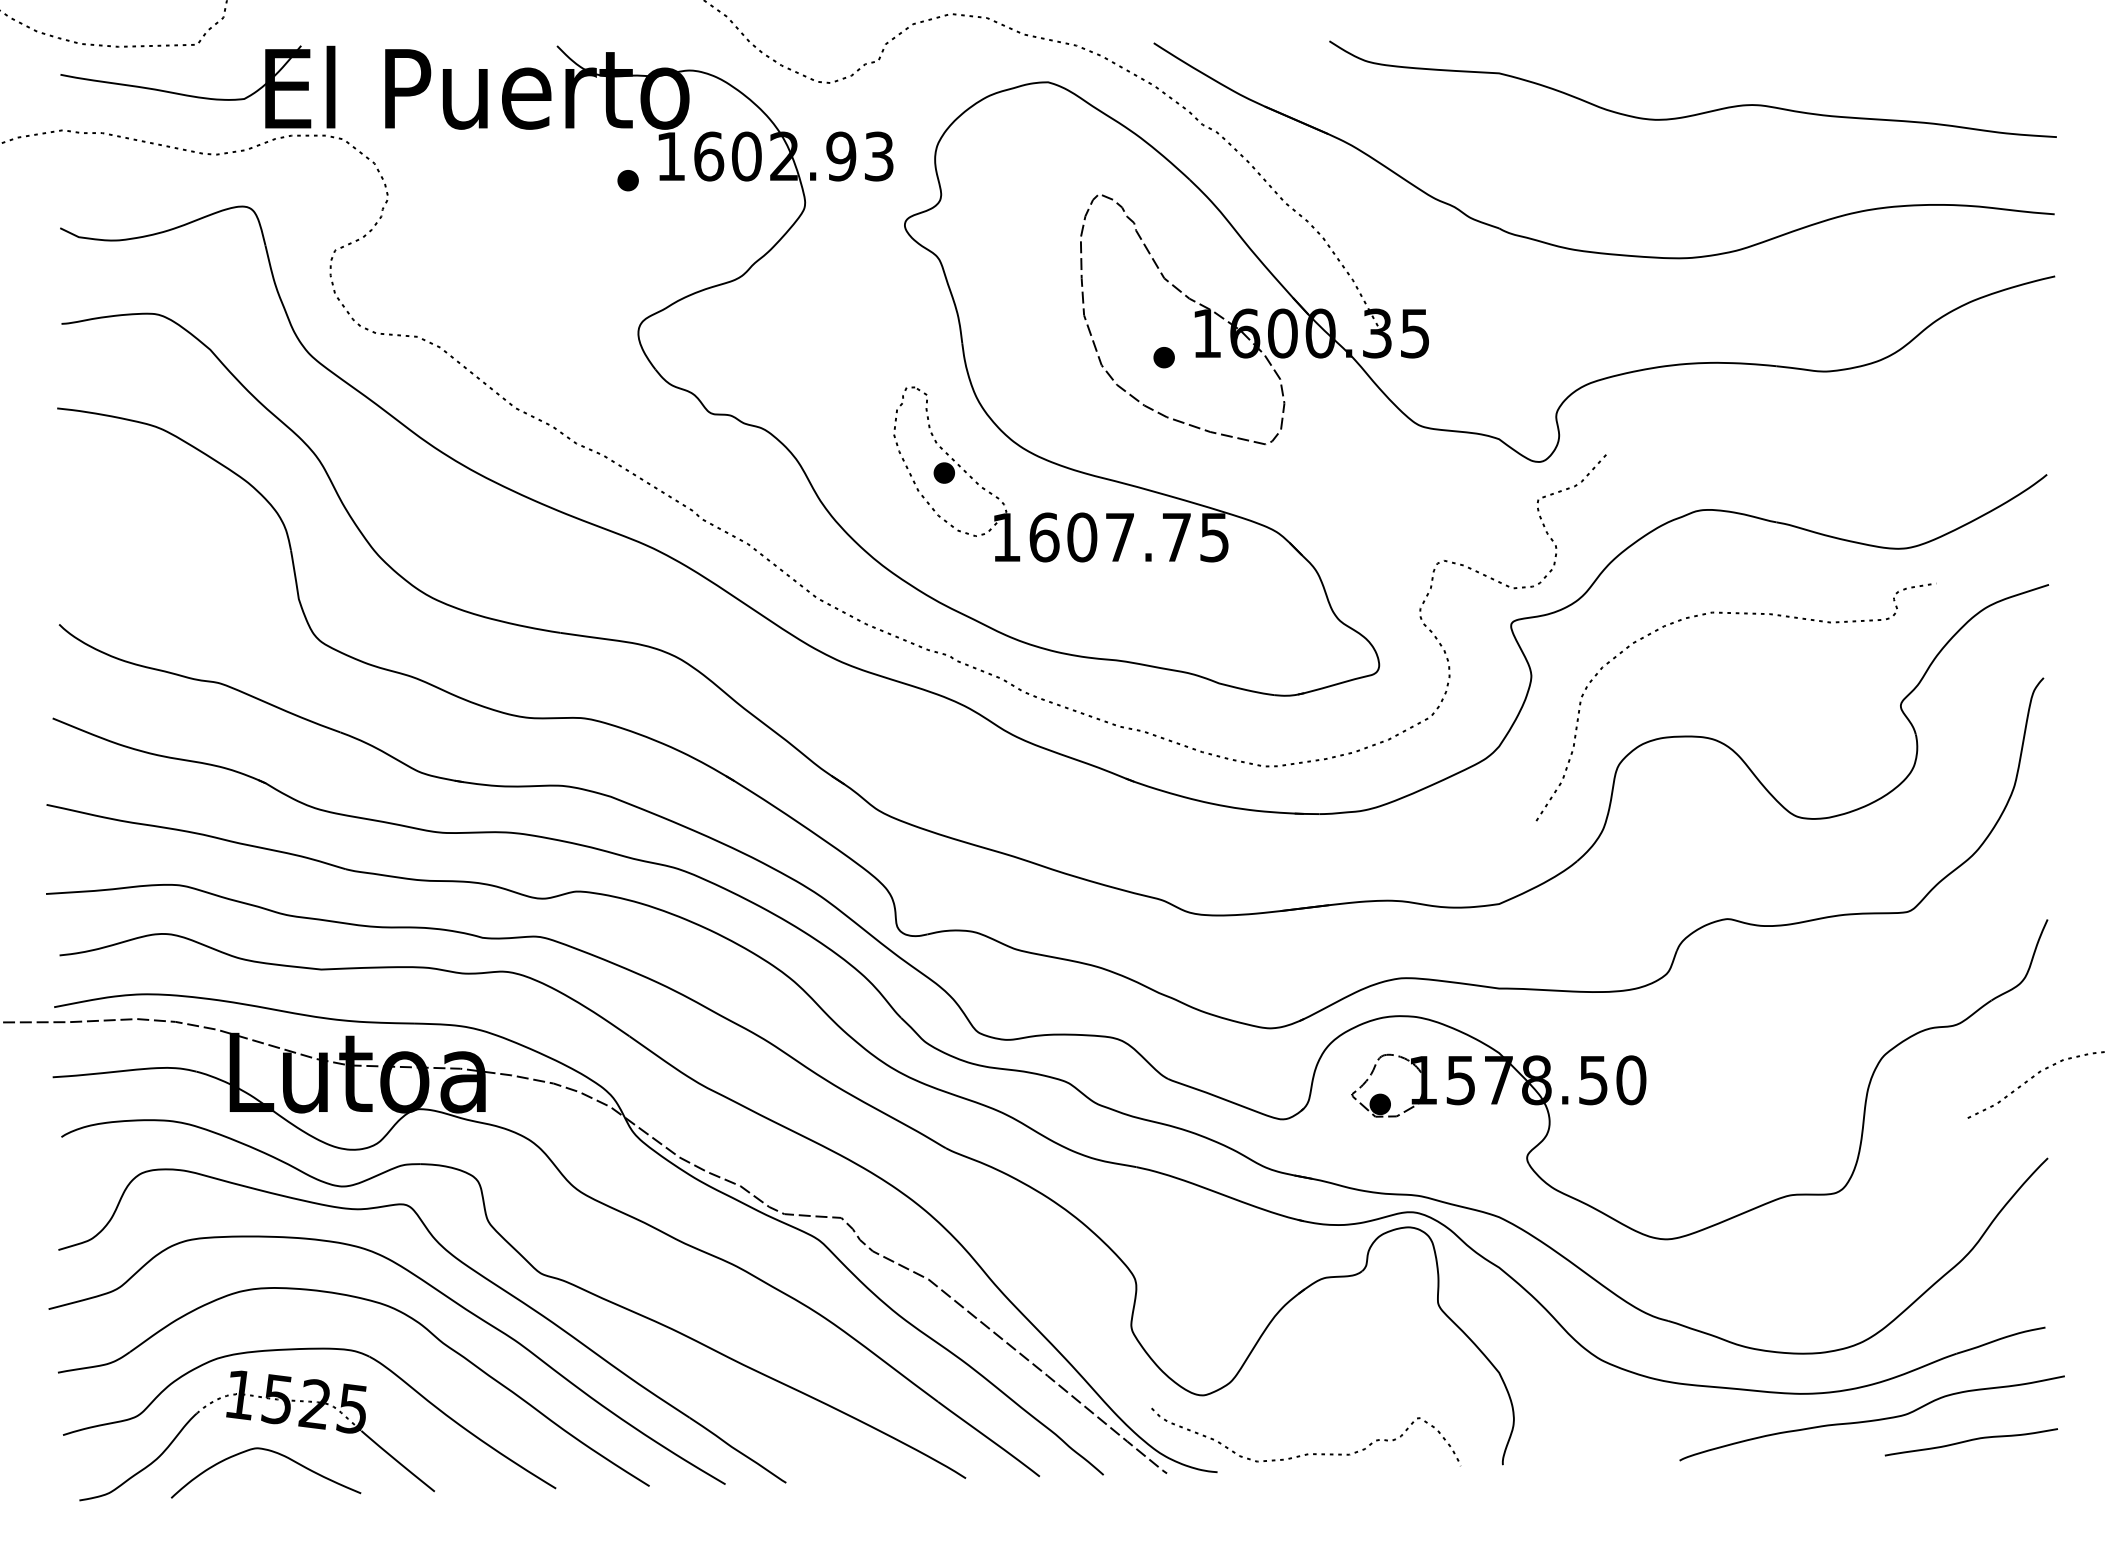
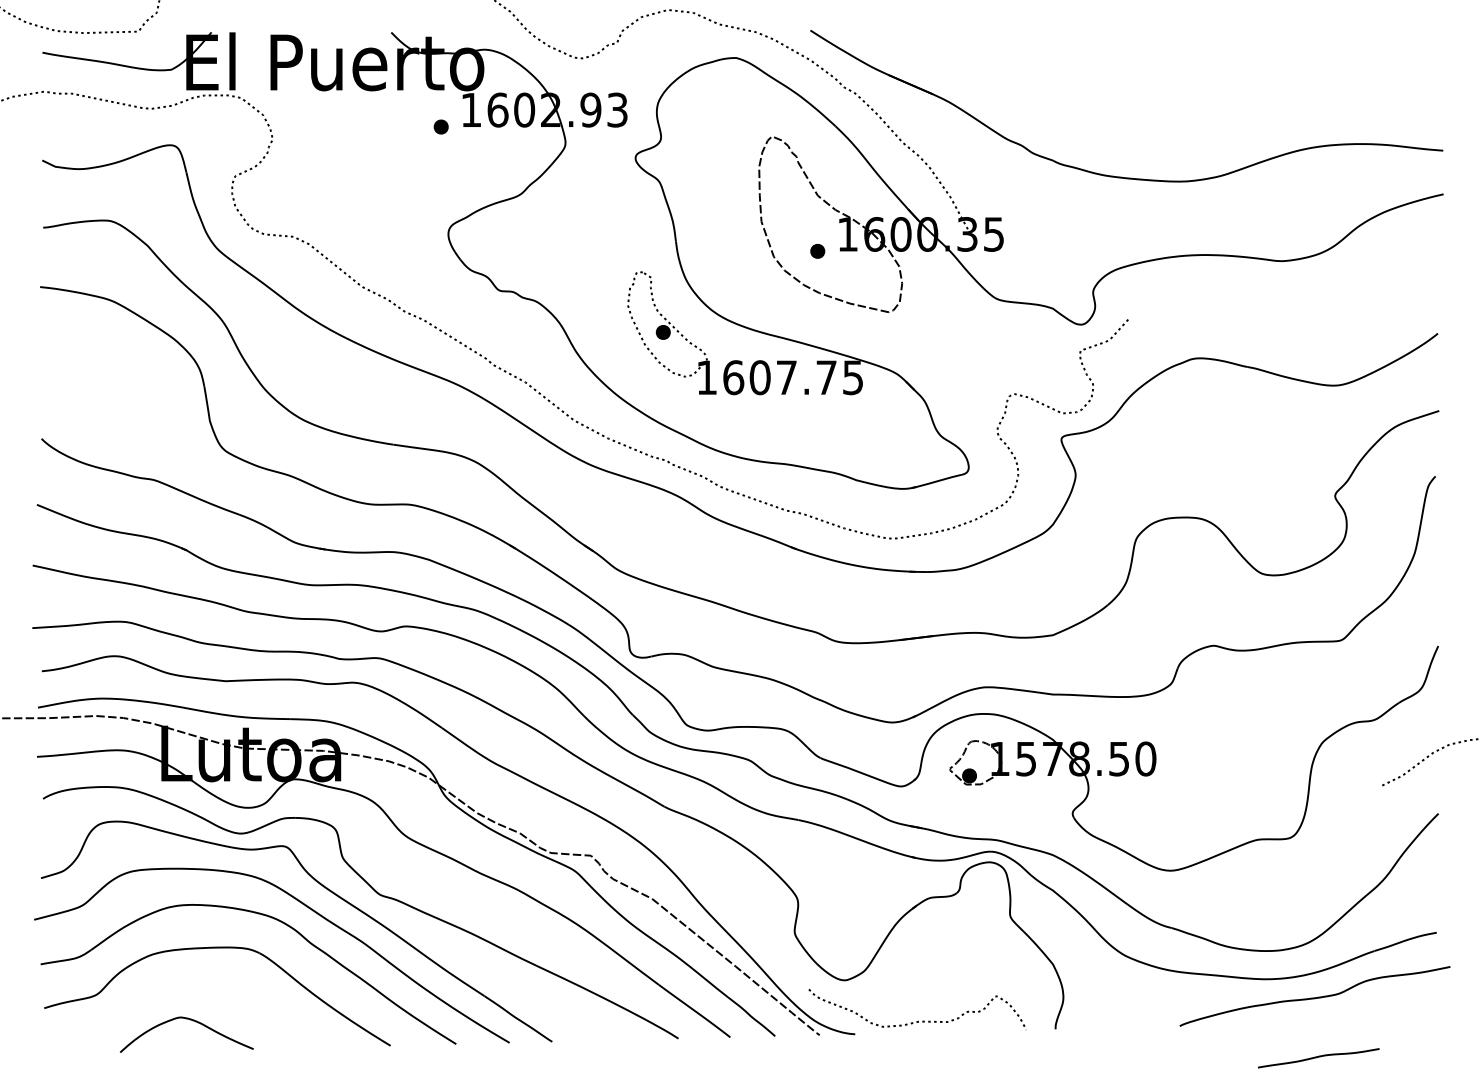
curve: (1696, 112) -> (1191, 79), removed
curve: (1736, 614) -> (1219, 431), removed
part: (261, 1421) -> (183, 998), removed
curve: (1971, 1441) -> (1318, 1057), moved

